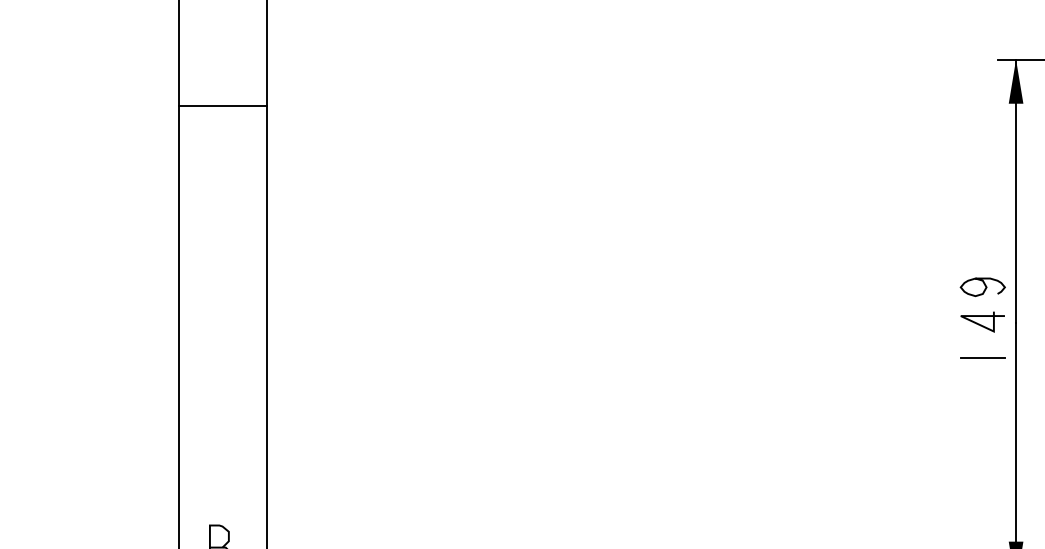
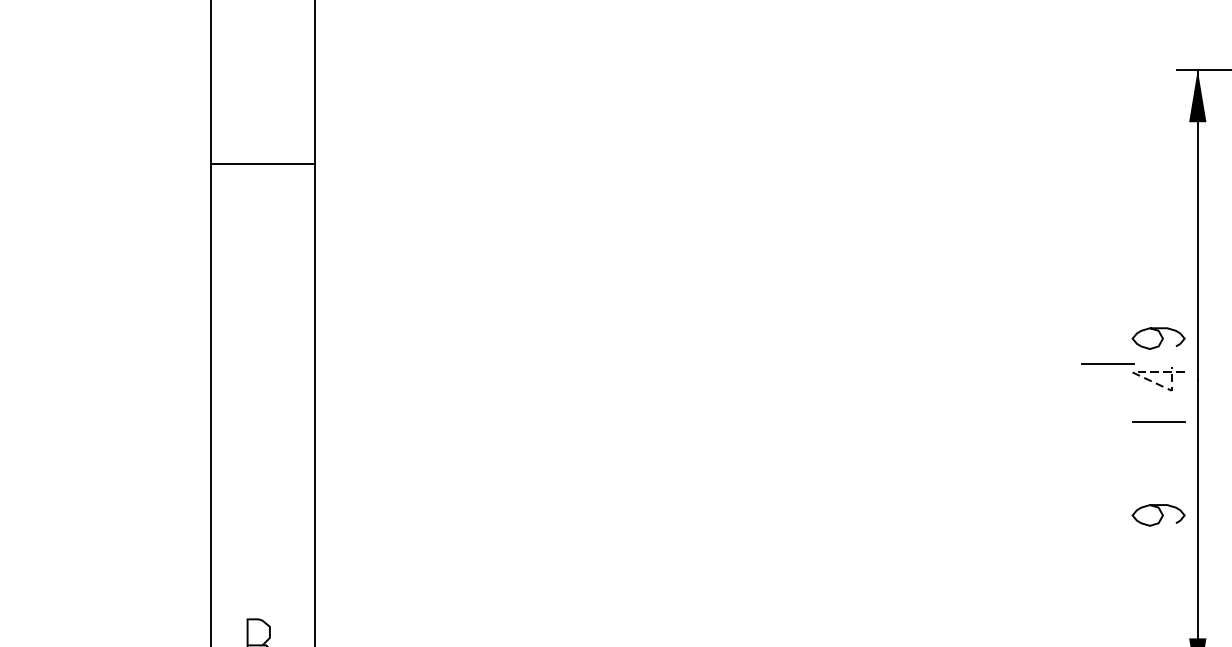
line: (223, 105) -> (263, 163), moved
line: (939, 308) -> (1107, 363), added
line: (966, 318) -> (1139, 375), solid -> dashed
curve: (983, 434) -> (1159, 512), added

